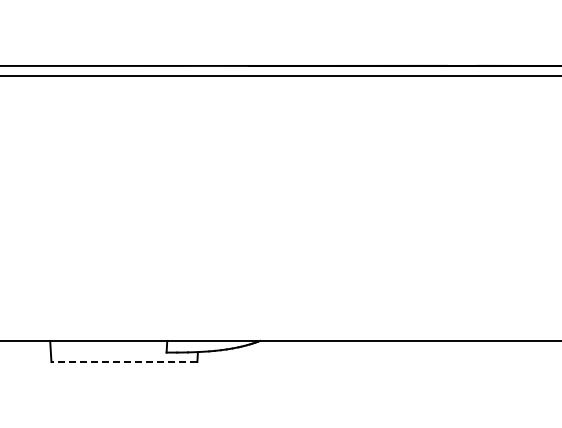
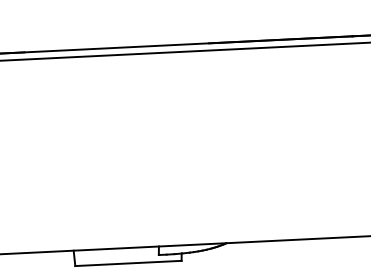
line: (124, 362) -> (128, 263), dashed -> solid

